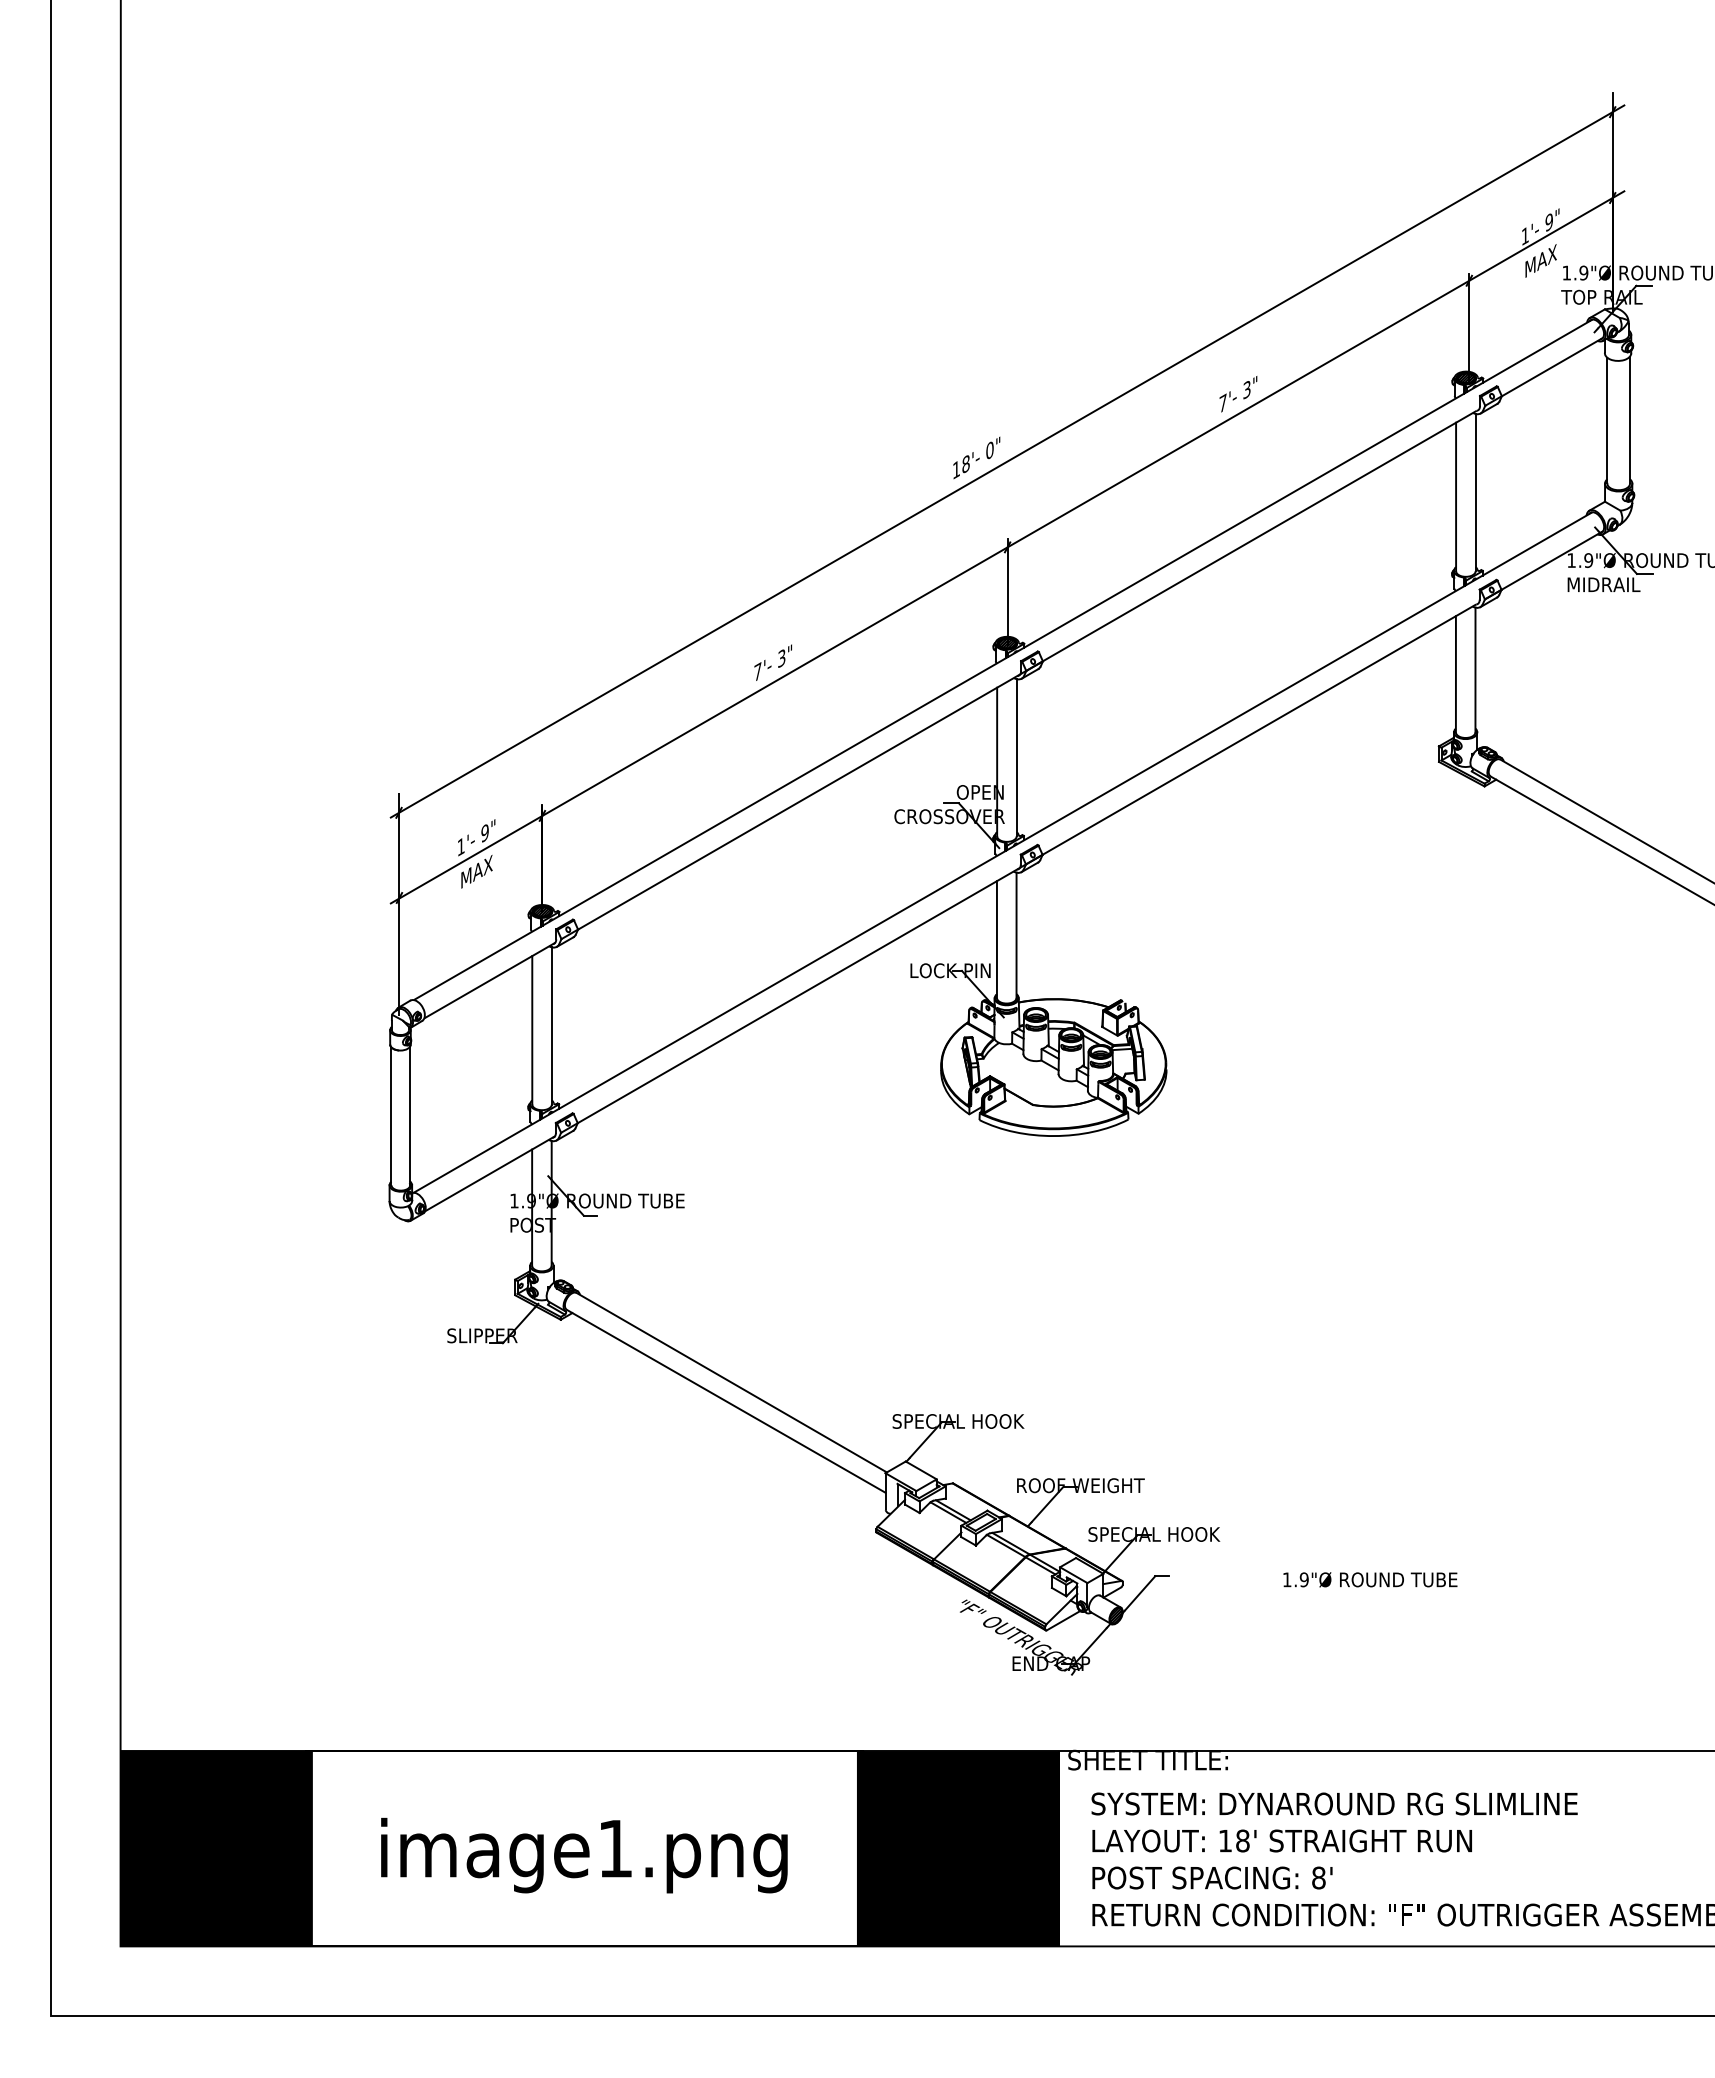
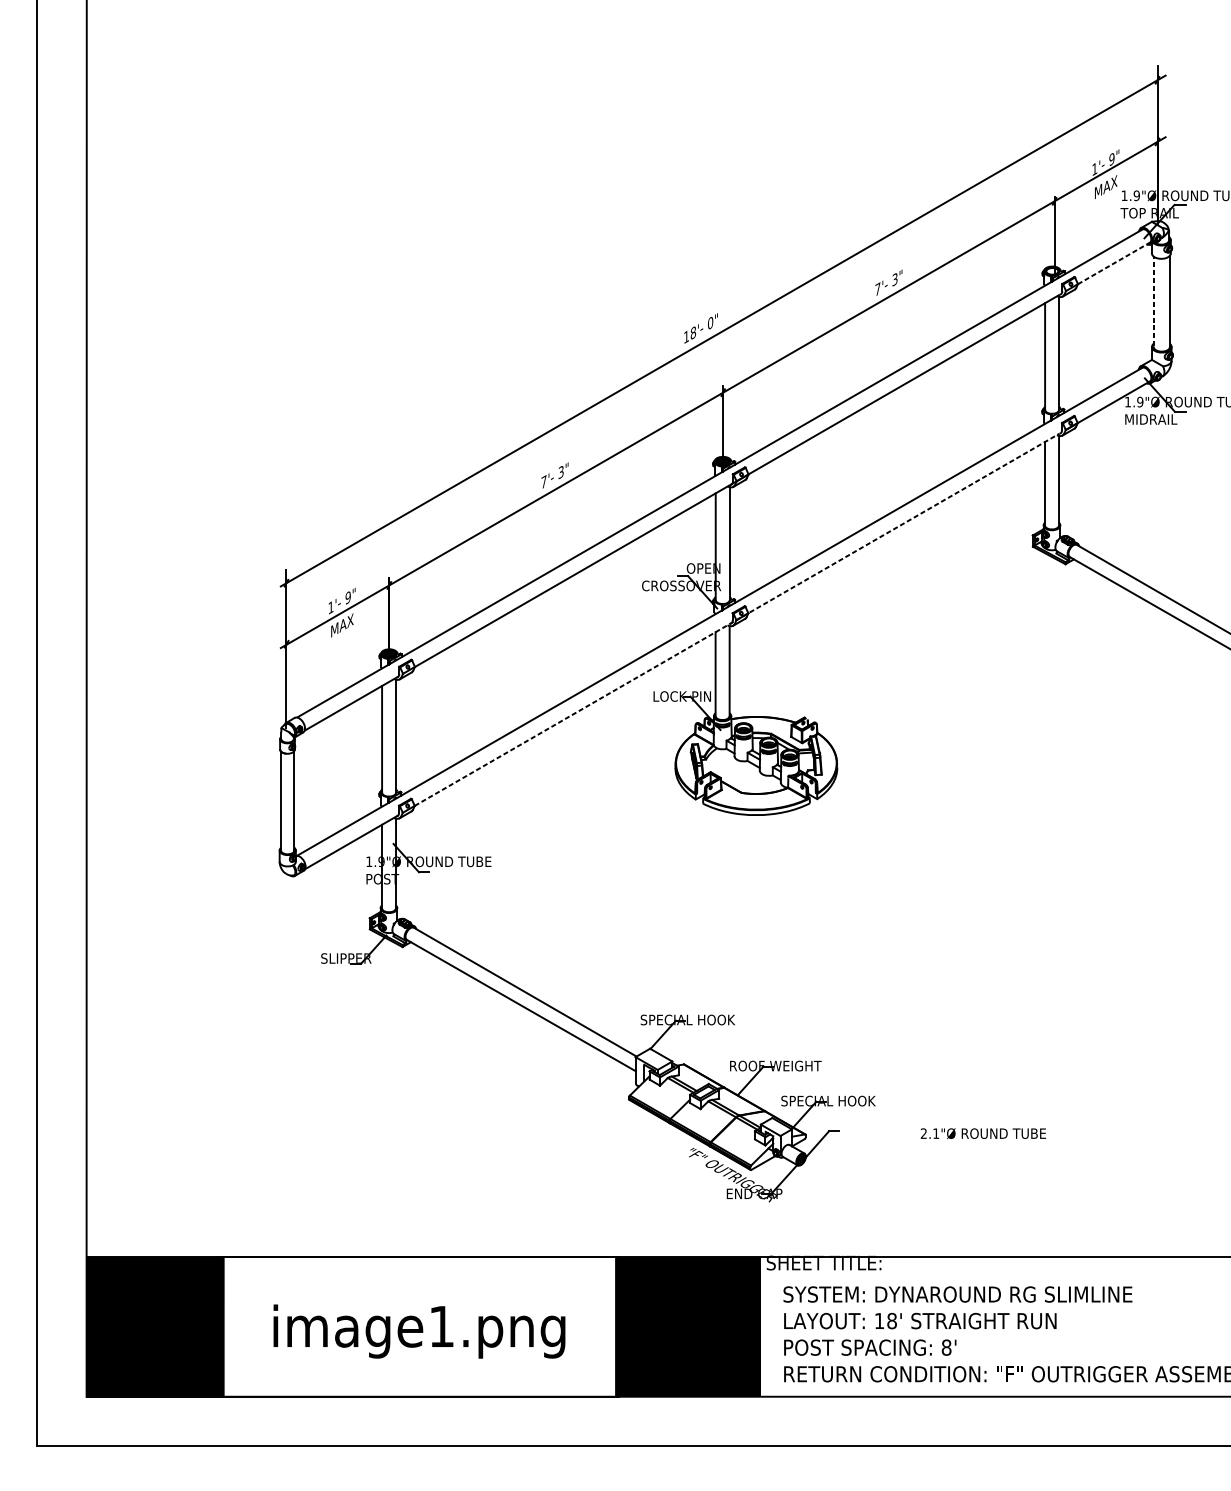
line: (1552, 366) -> (1114, 262), solid -> dashed
hatch: (1465, 377) -> (1051, 270), removed
line: (1607, 419) -> (1153, 300), solid -> dashed
line: (1027, 863) -> (737, 619), solid -> dashed
text: (1295, 1579) -> (929, 1133), 1.9"Ø -> 2.1"Ø

